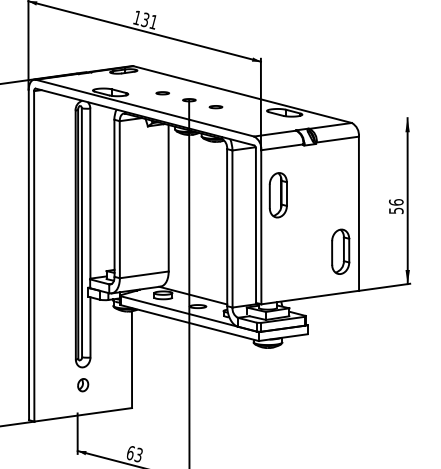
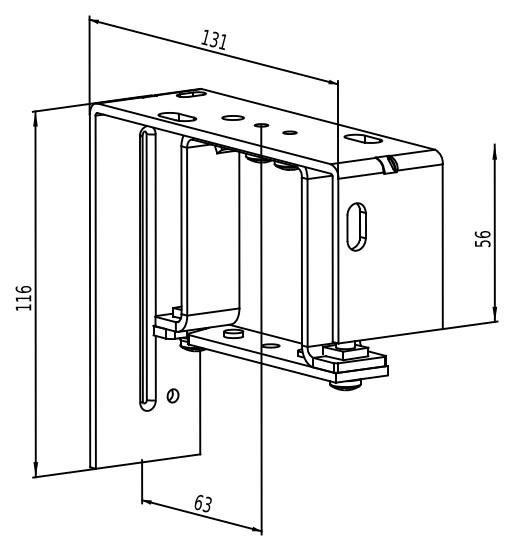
part: (162, 92) -> (232, 117), size x1.6
part: (340, 251) -> (423, 287), removed
part: (82, 384) -> (172, 395), moved

